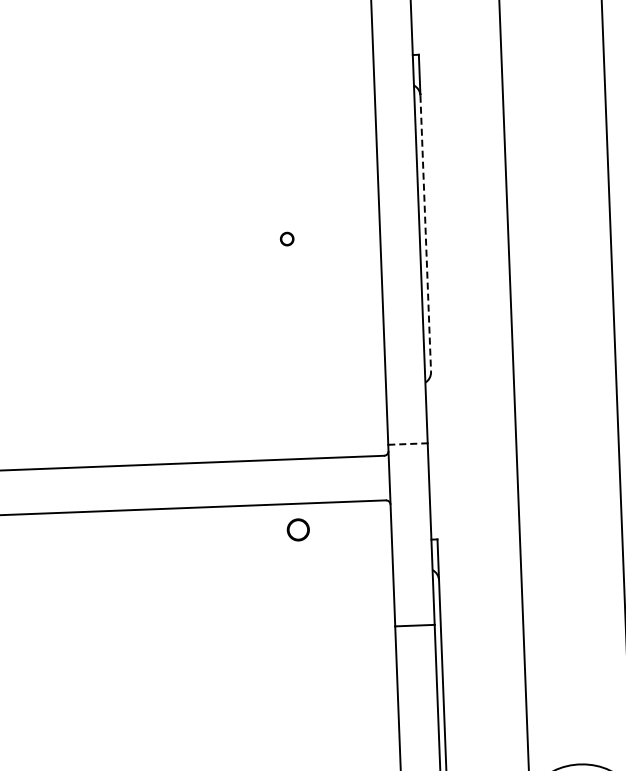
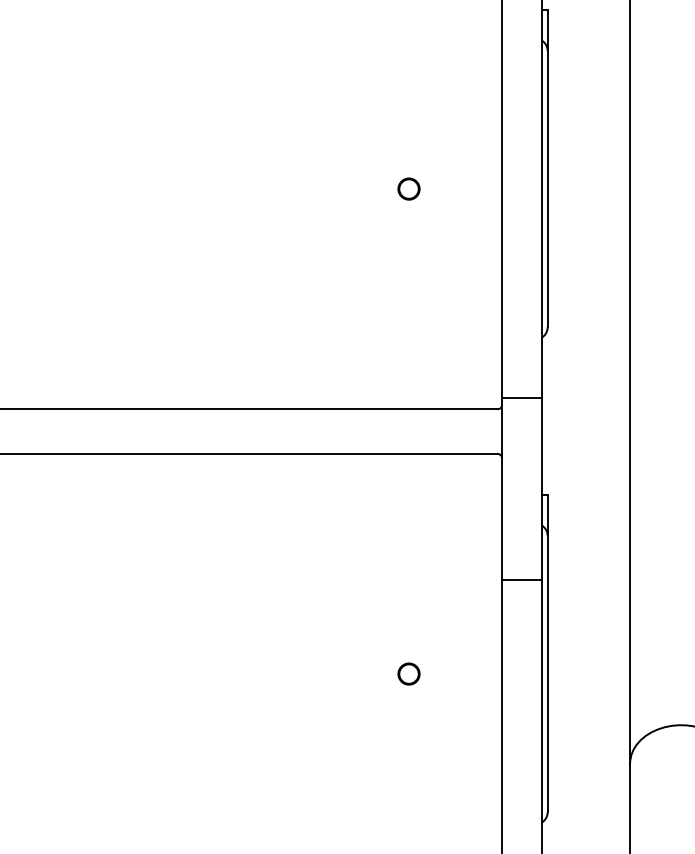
line: (425, 234) -> (547, 189), dashed -> solid
circle: (286, 238) -> (408, 188), size x1.67
line: (407, 444) -> (521, 398), dashed -> solid
circle: (297, 529) -> (408, 673), moved

